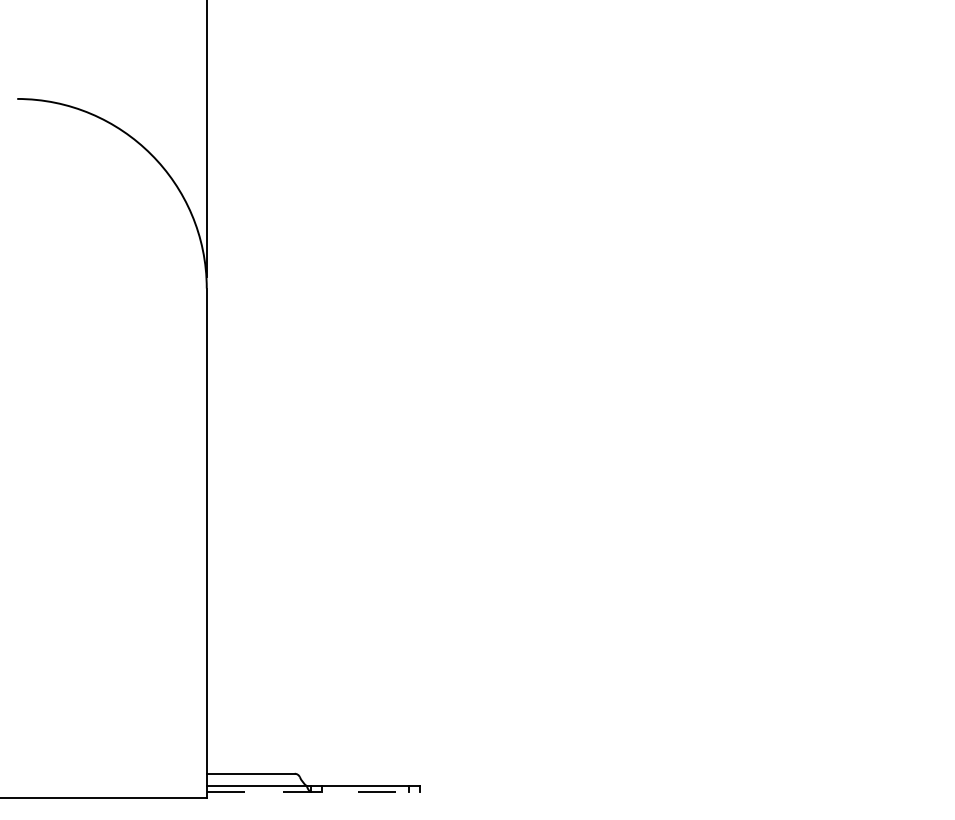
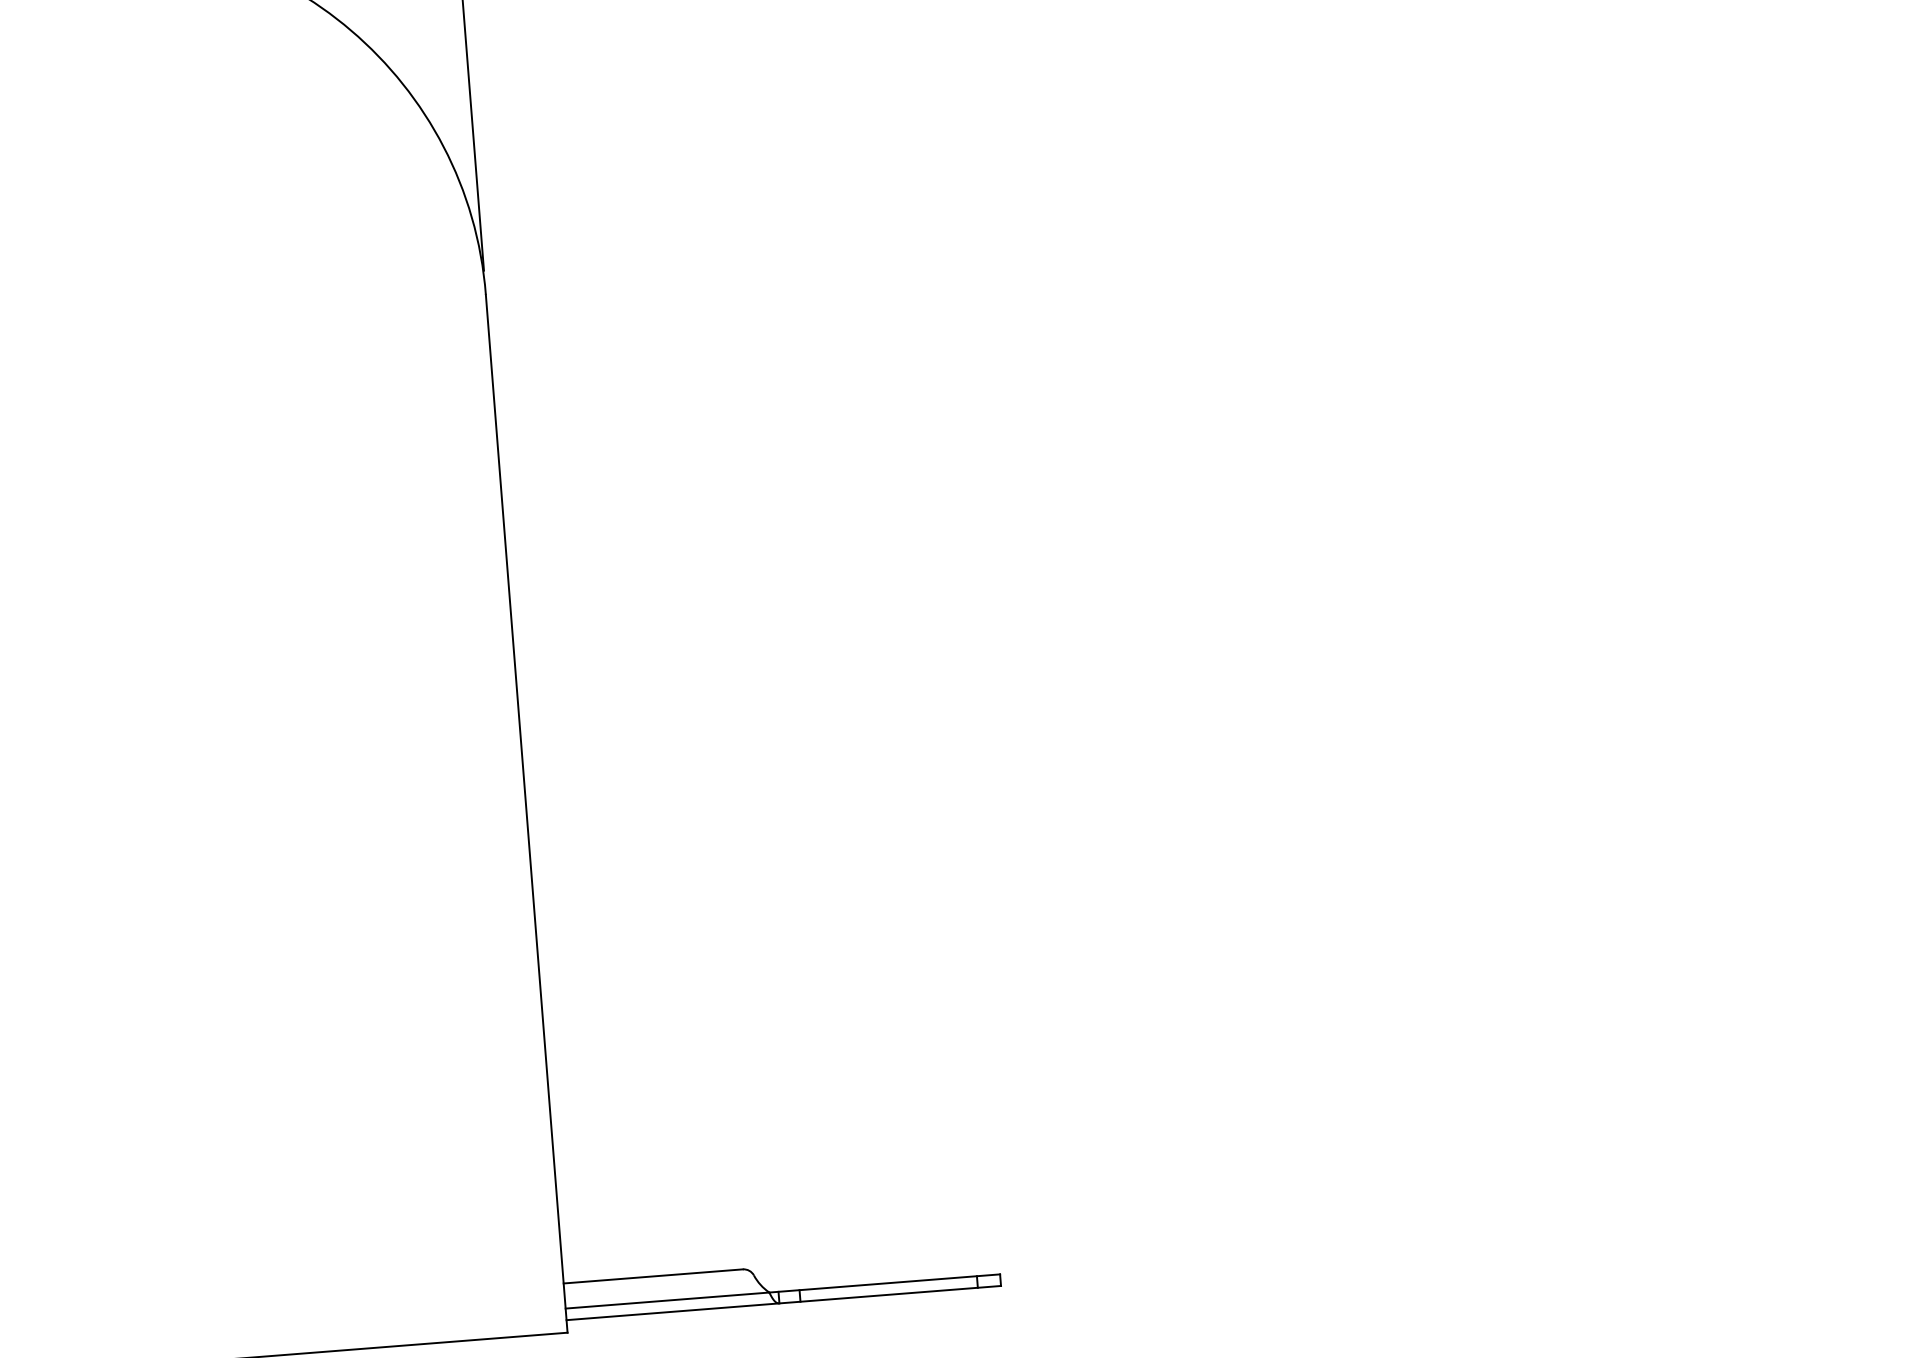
line: (313, 791) -> (783, 1302), dashed -> solid

